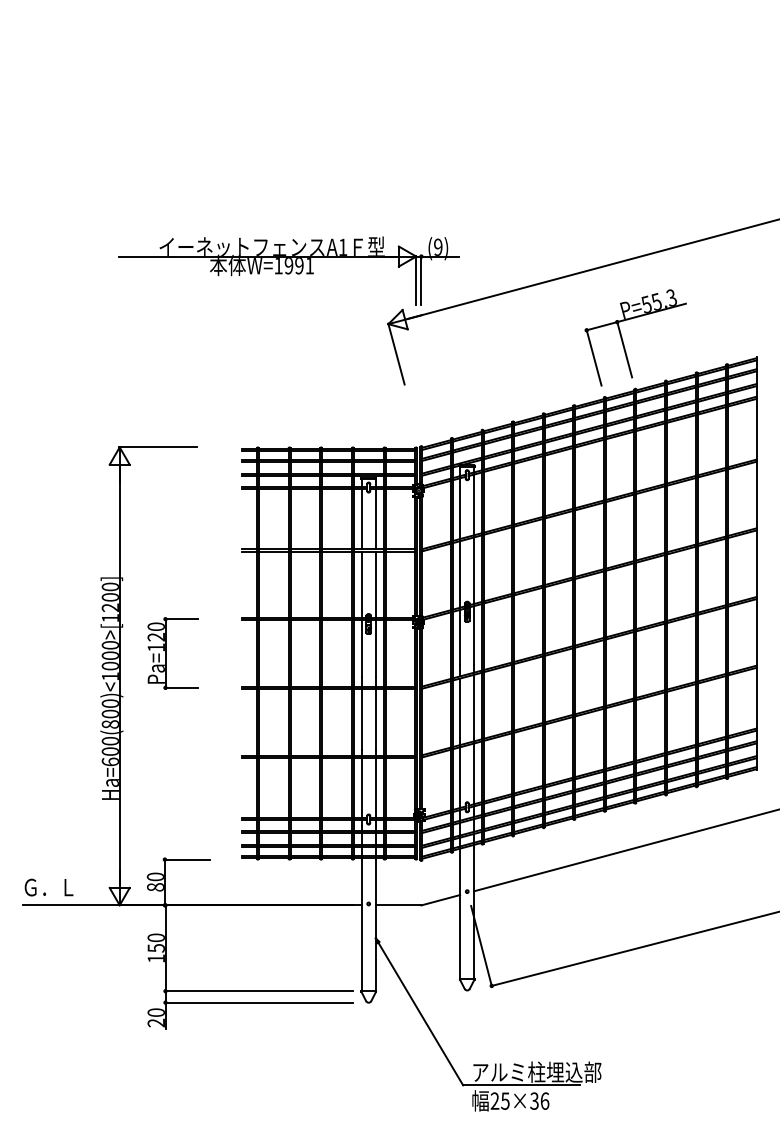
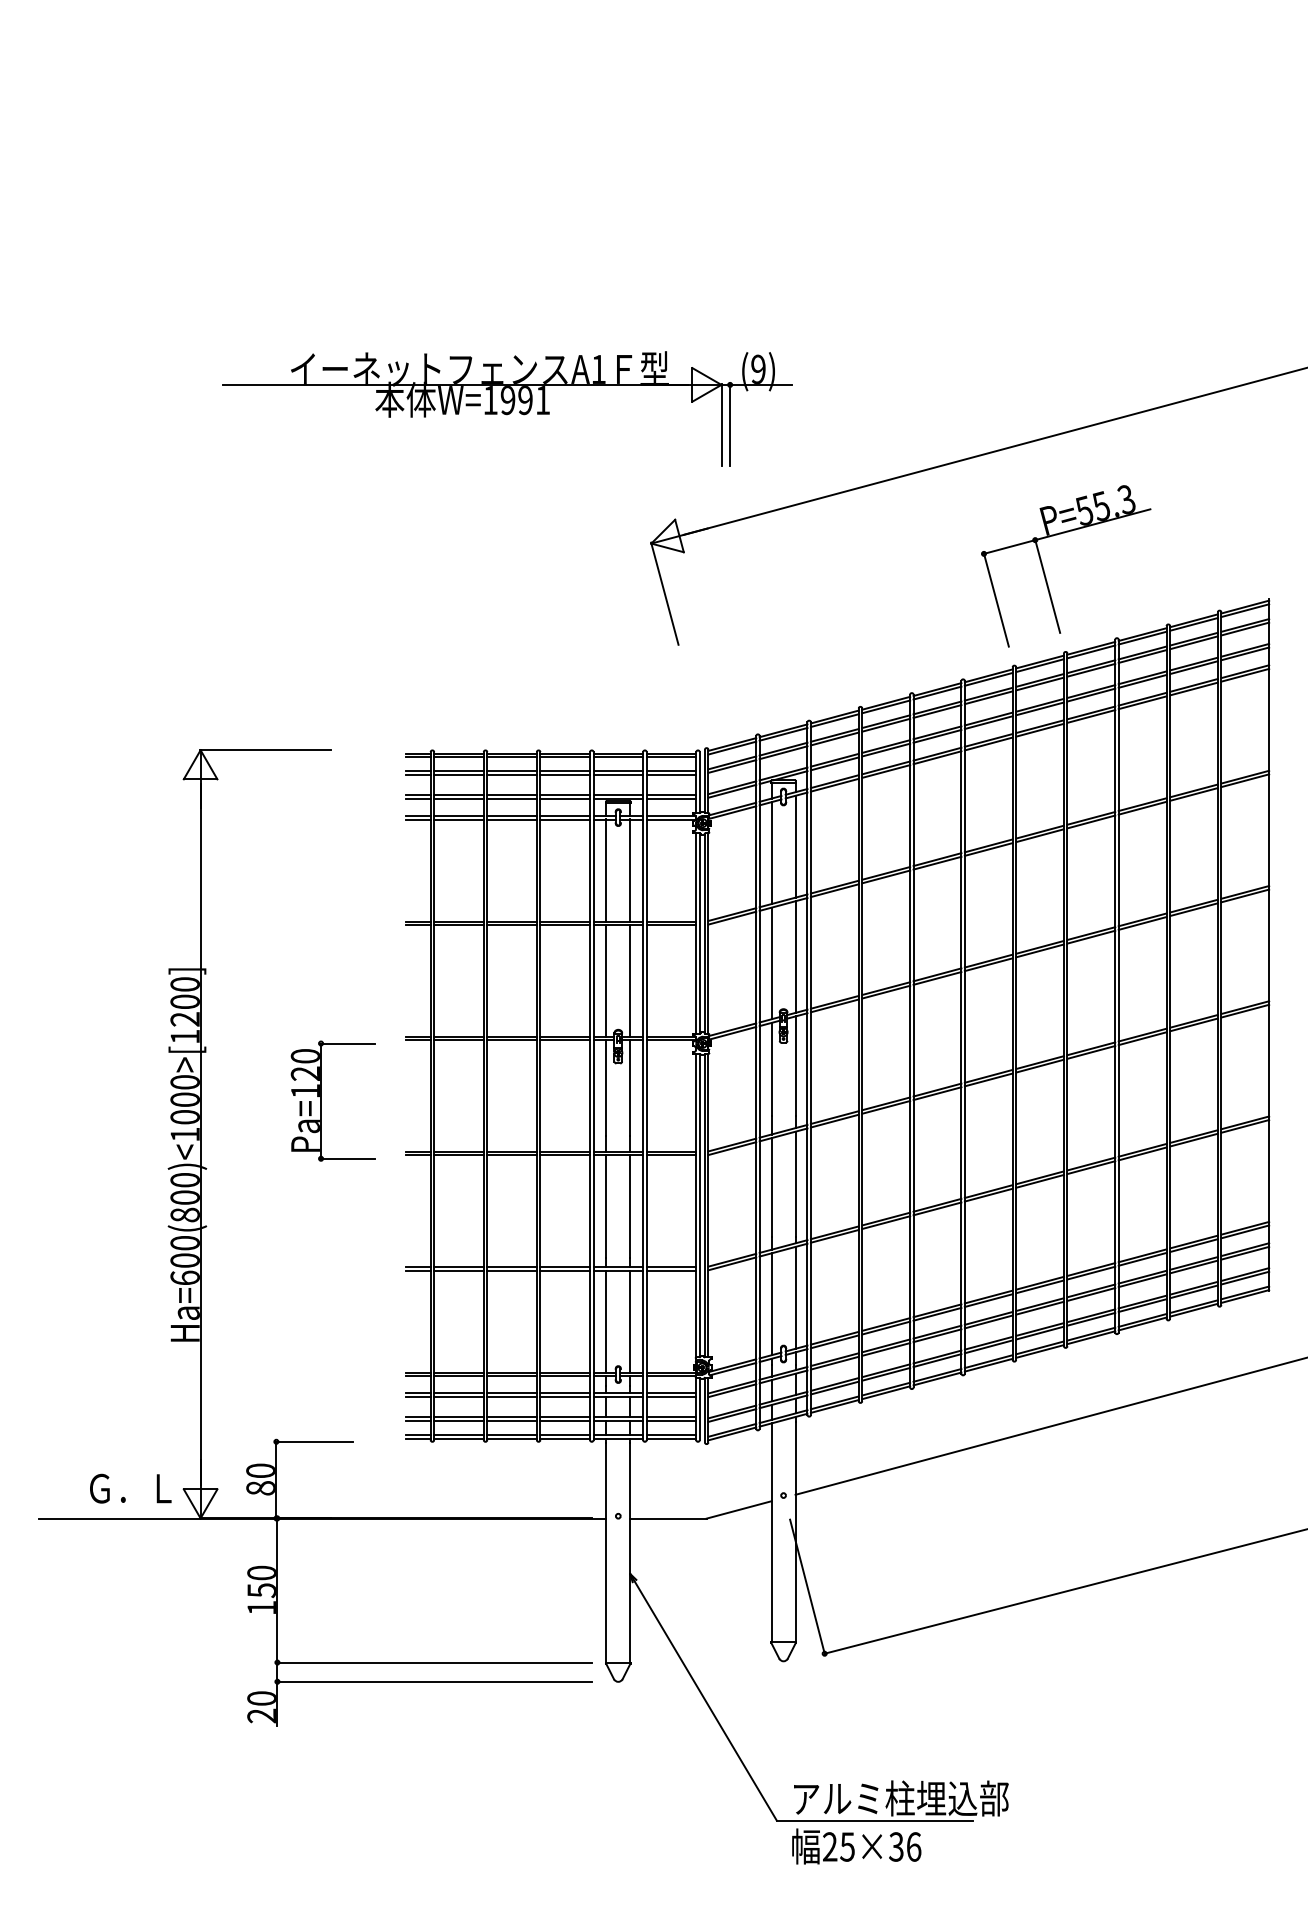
part: (288, 270) -> (507, 408), moved
part: (172, 653) -> (332, 1101), moved
text: (48, 887) -> (129, 1488), moved

